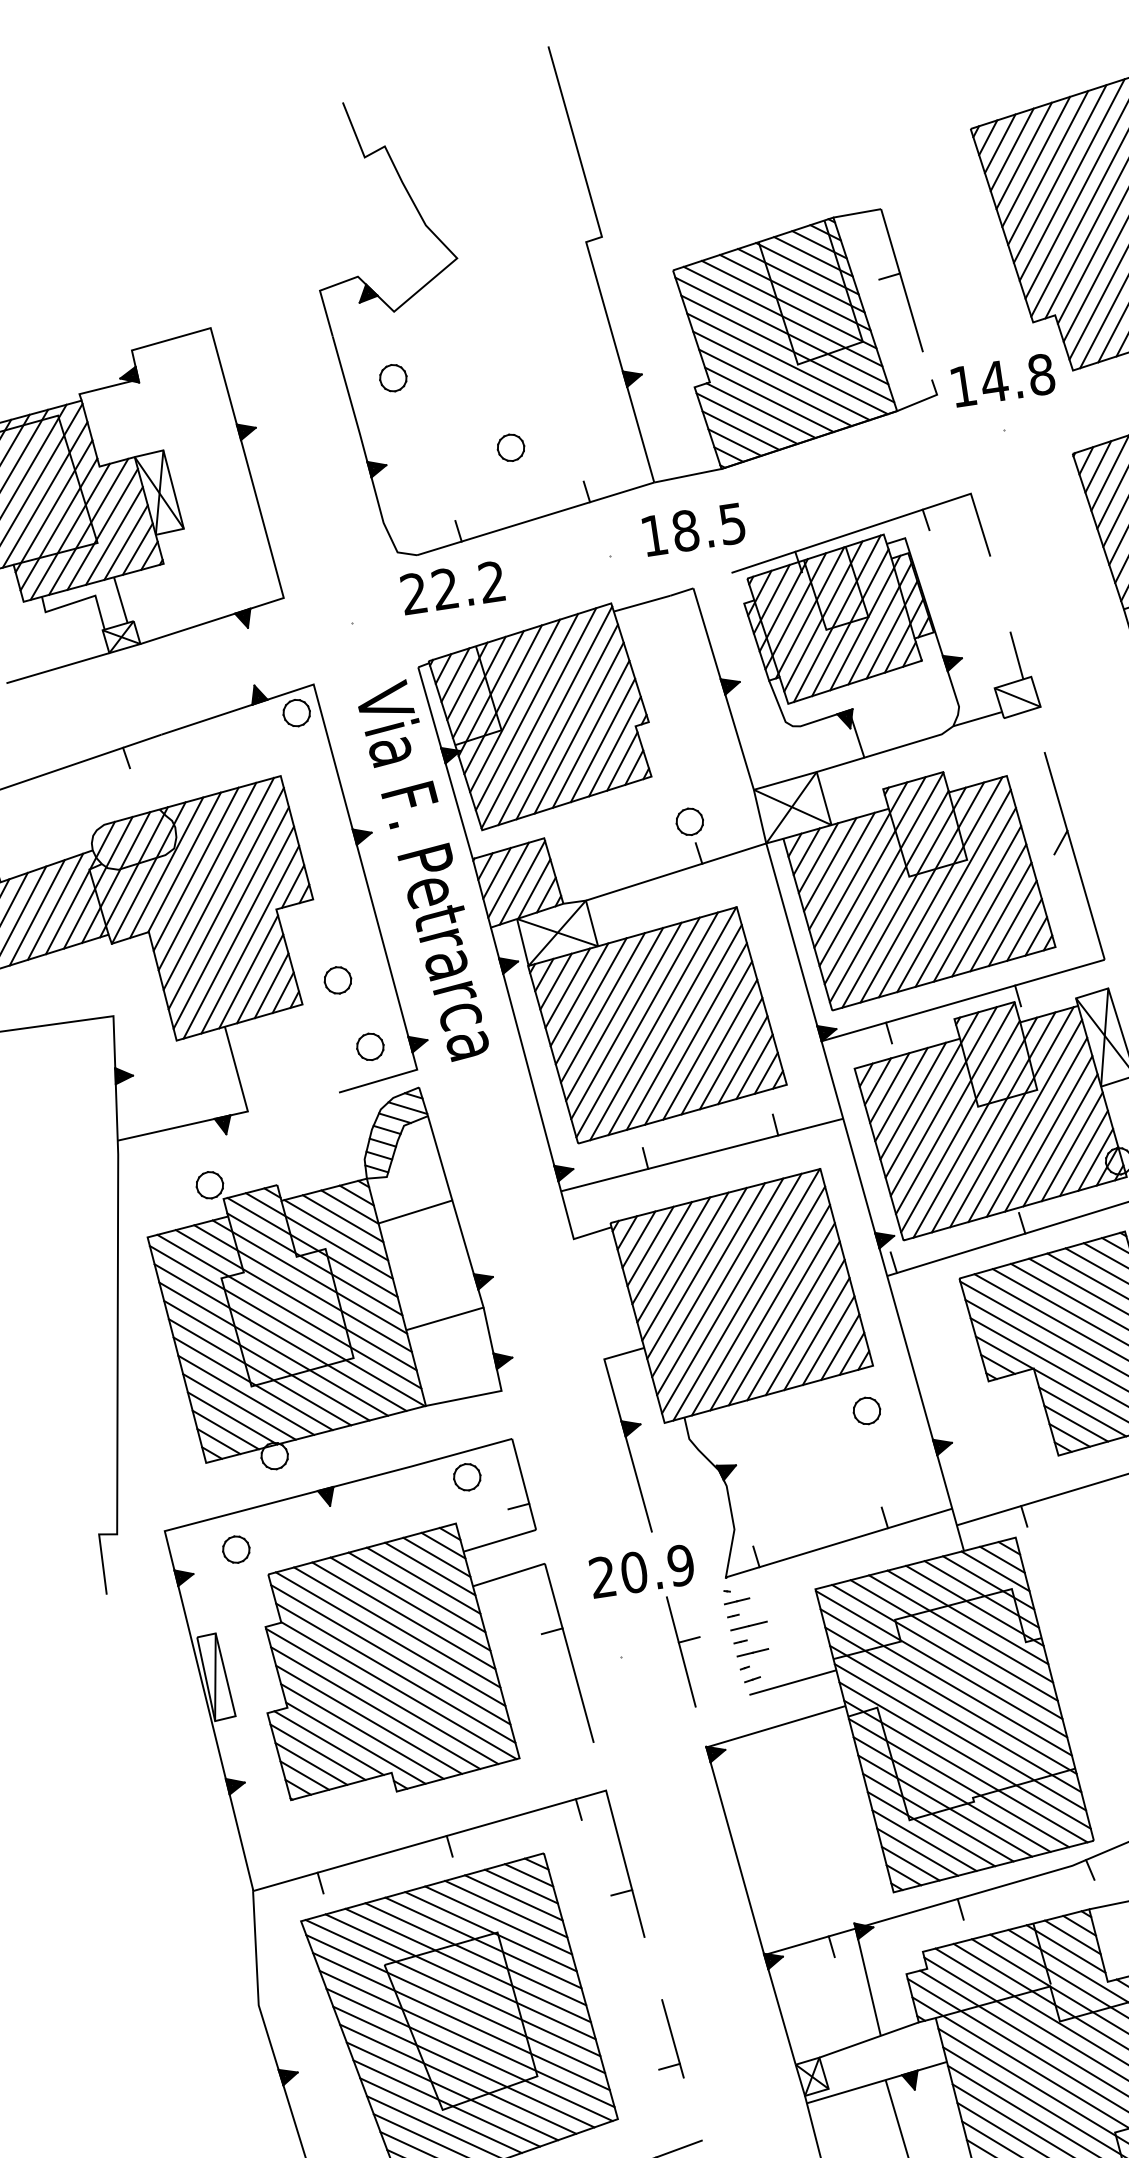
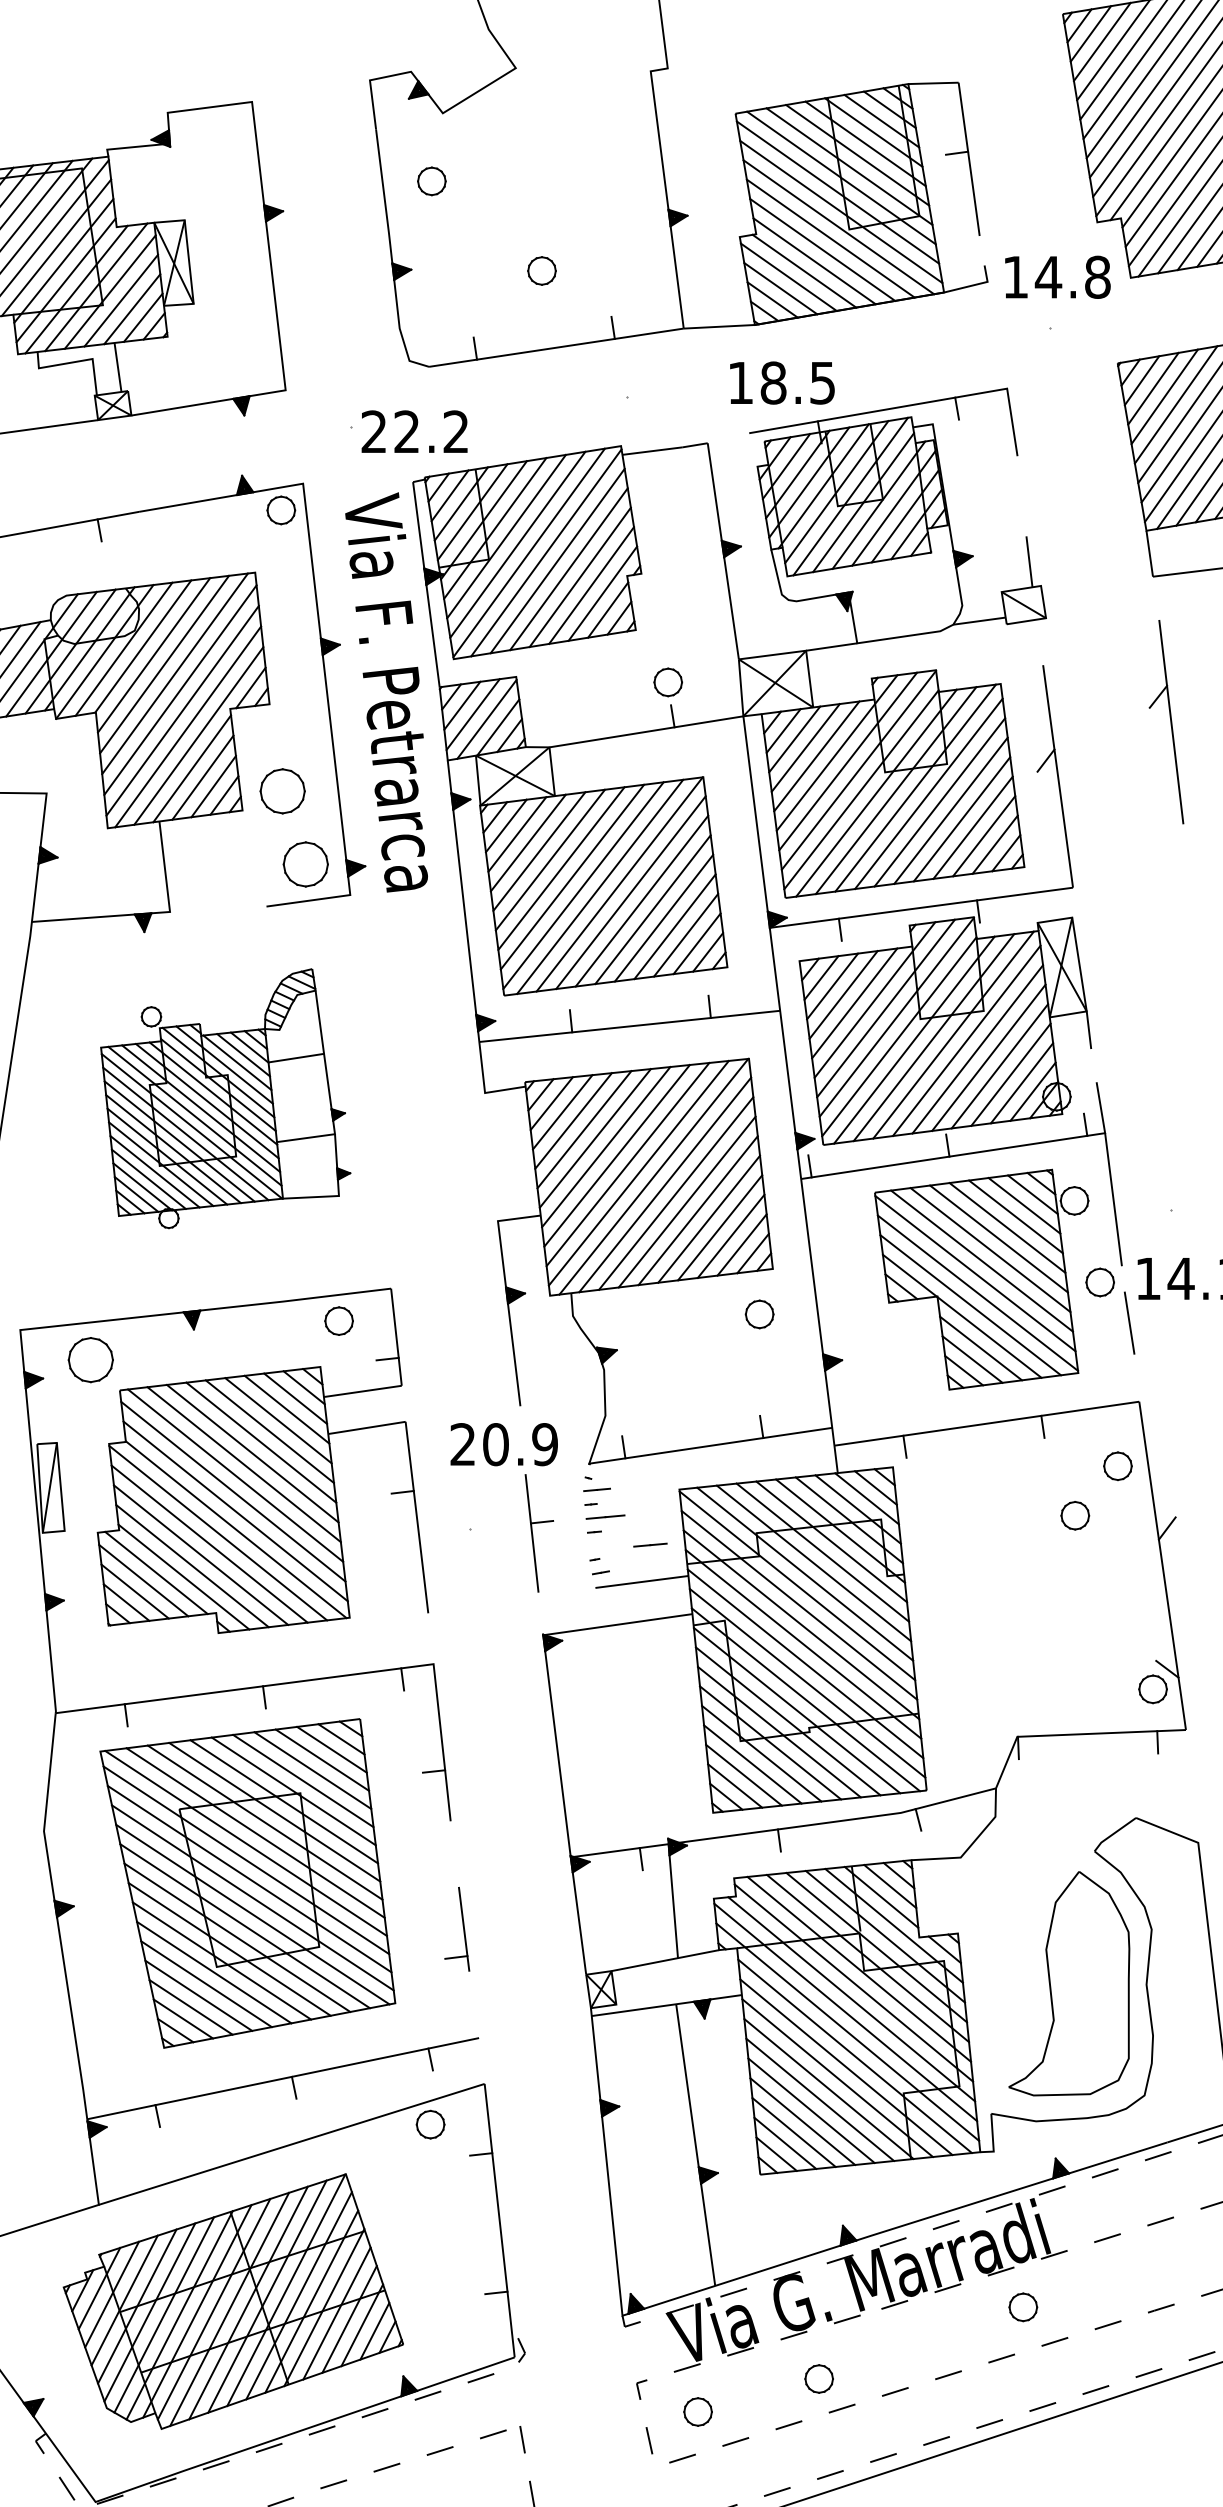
text: (694, 529) -> (782, 382), moved
text: (452, 587) -> (414, 431), moved
part: (337, 979) -> (282, 790), size x1.6
part: (370, 1046) -> (305, 864), size x1.6
part: (327, 1281) -> (225, 1098), size x0.7
part: (235, 1549) -> (90, 1359), size x1.6
line: (752, 1652) -> (650, 1544), moved

